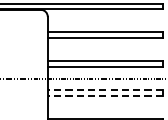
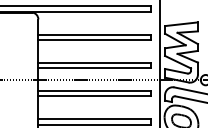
line: (104, 89) -> (93, 90), dashed -> solid
line: (104, 95) -> (93, 96), dashed -> solid

